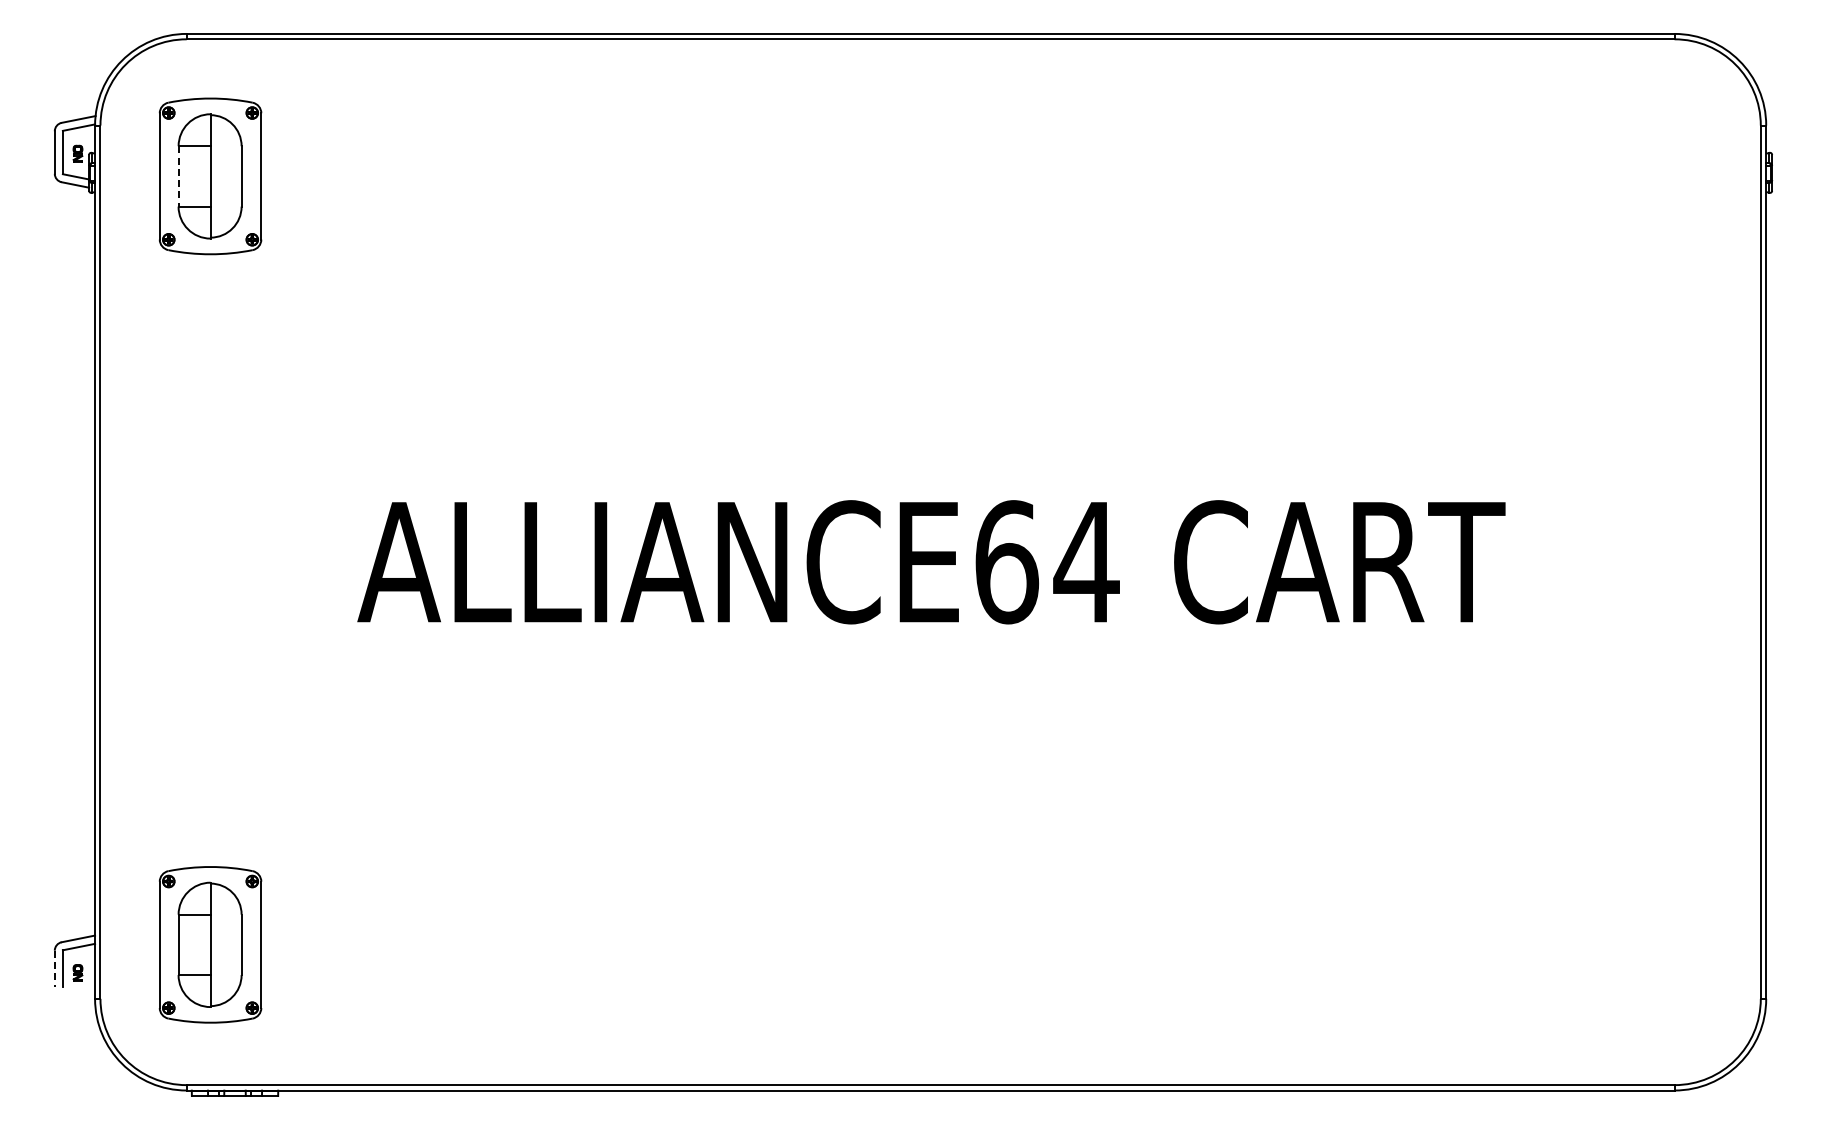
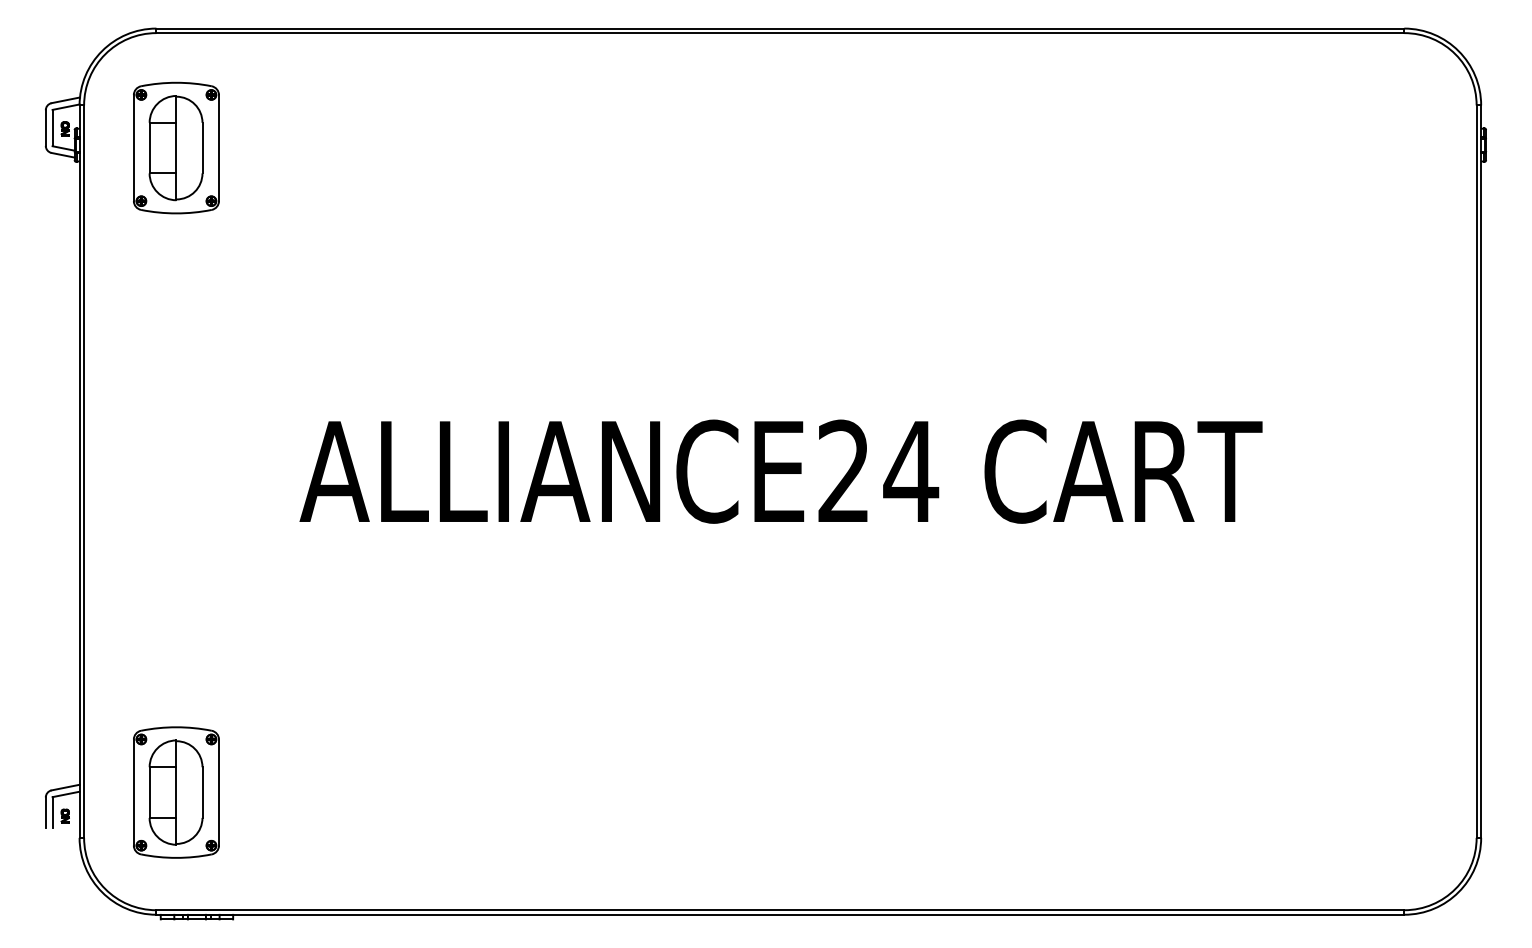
line: (178, 176) -> (149, 148), dashed -> solid
text: (1007, 562) -> (844, 471), ALLIANCE64 -> ALLIANCE24
line: (54, 968) -> (45, 812), dashed -> solid

